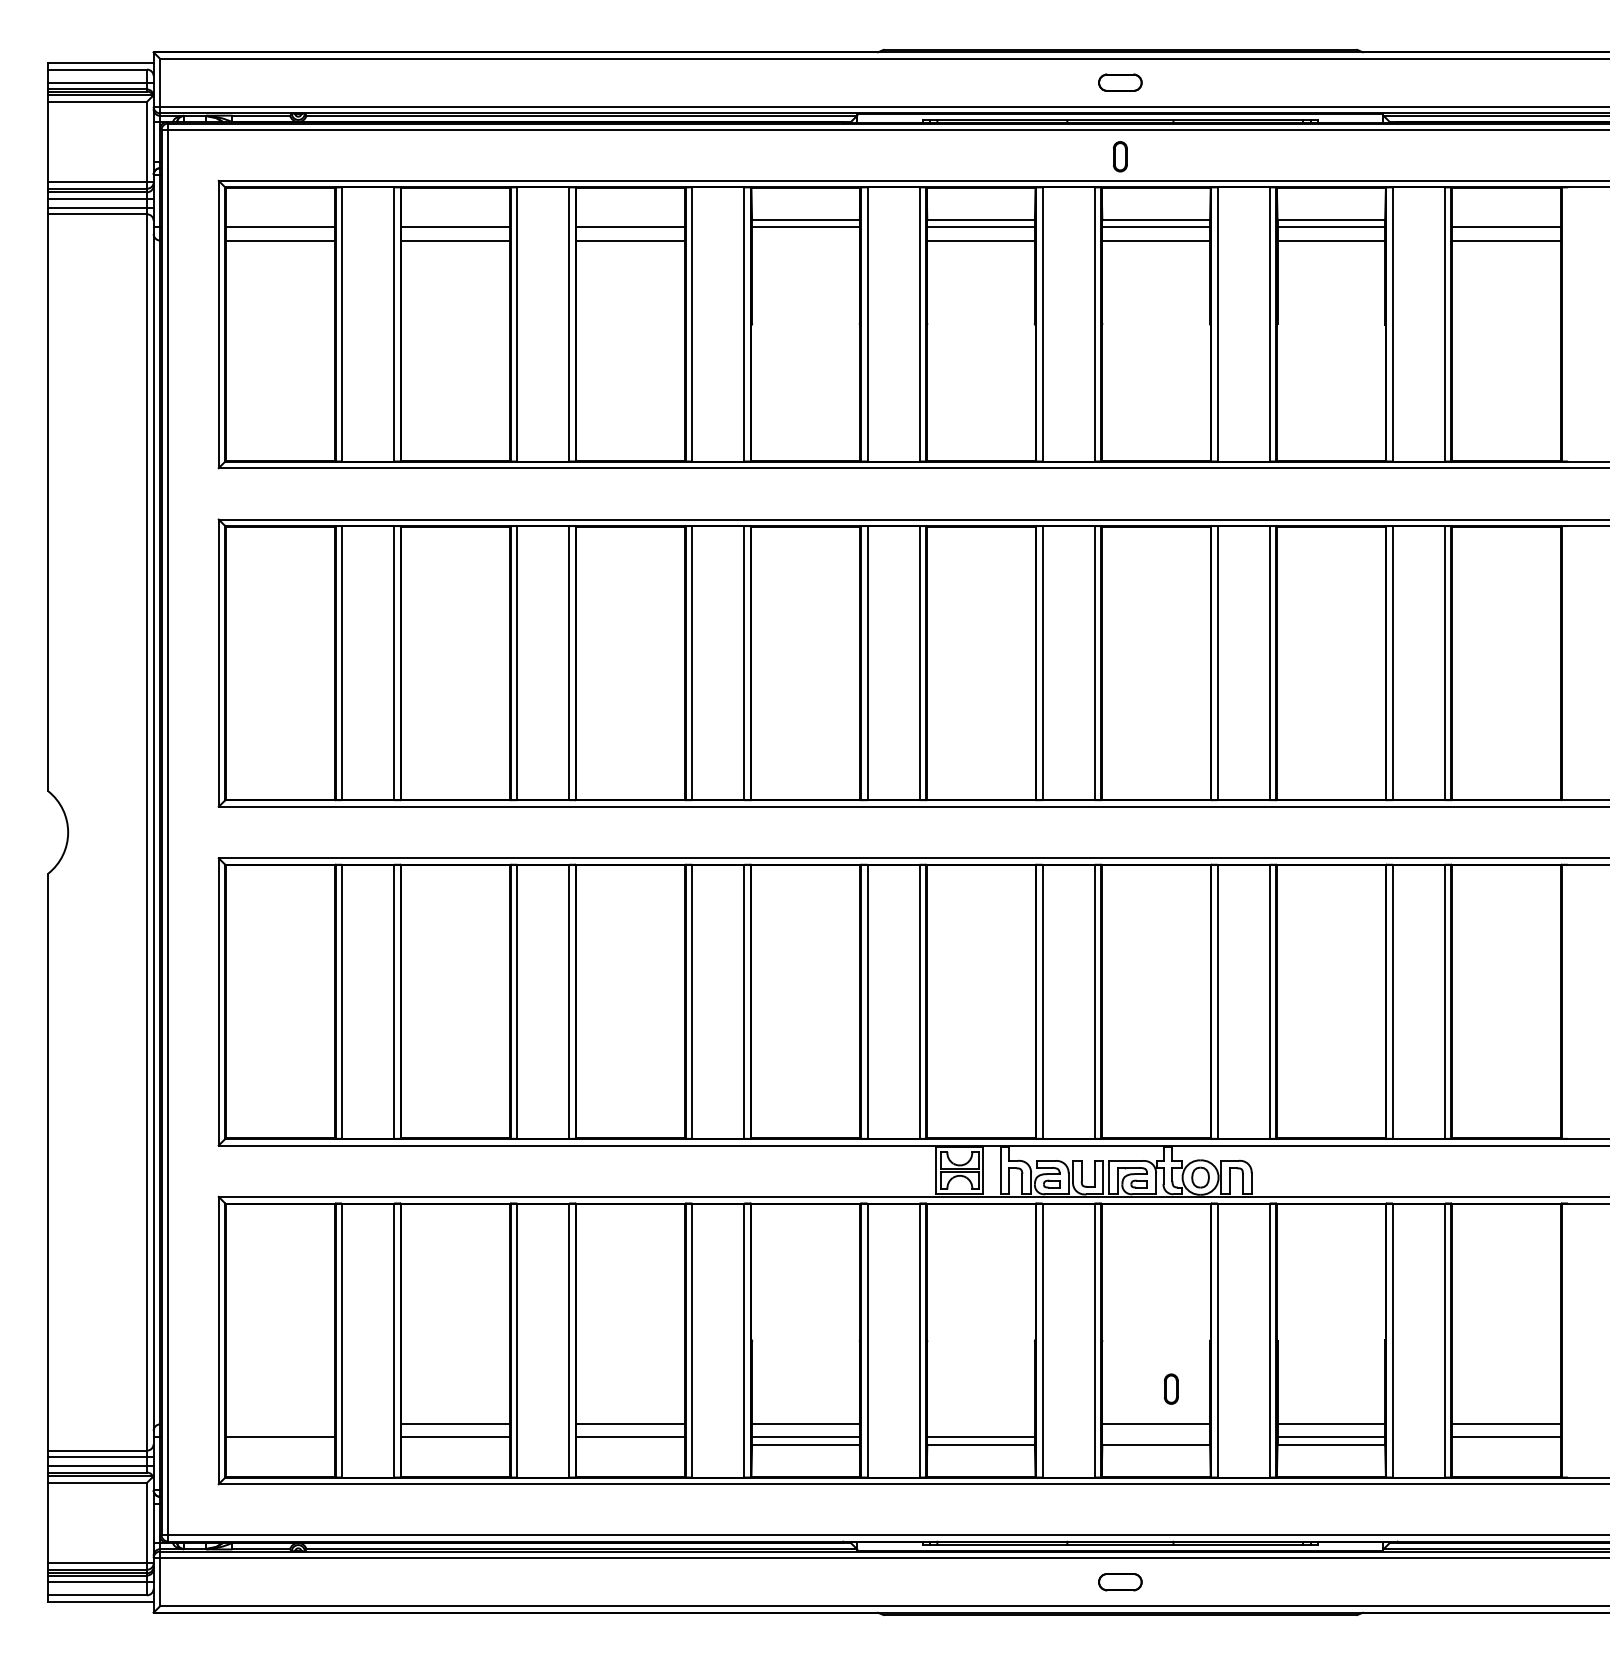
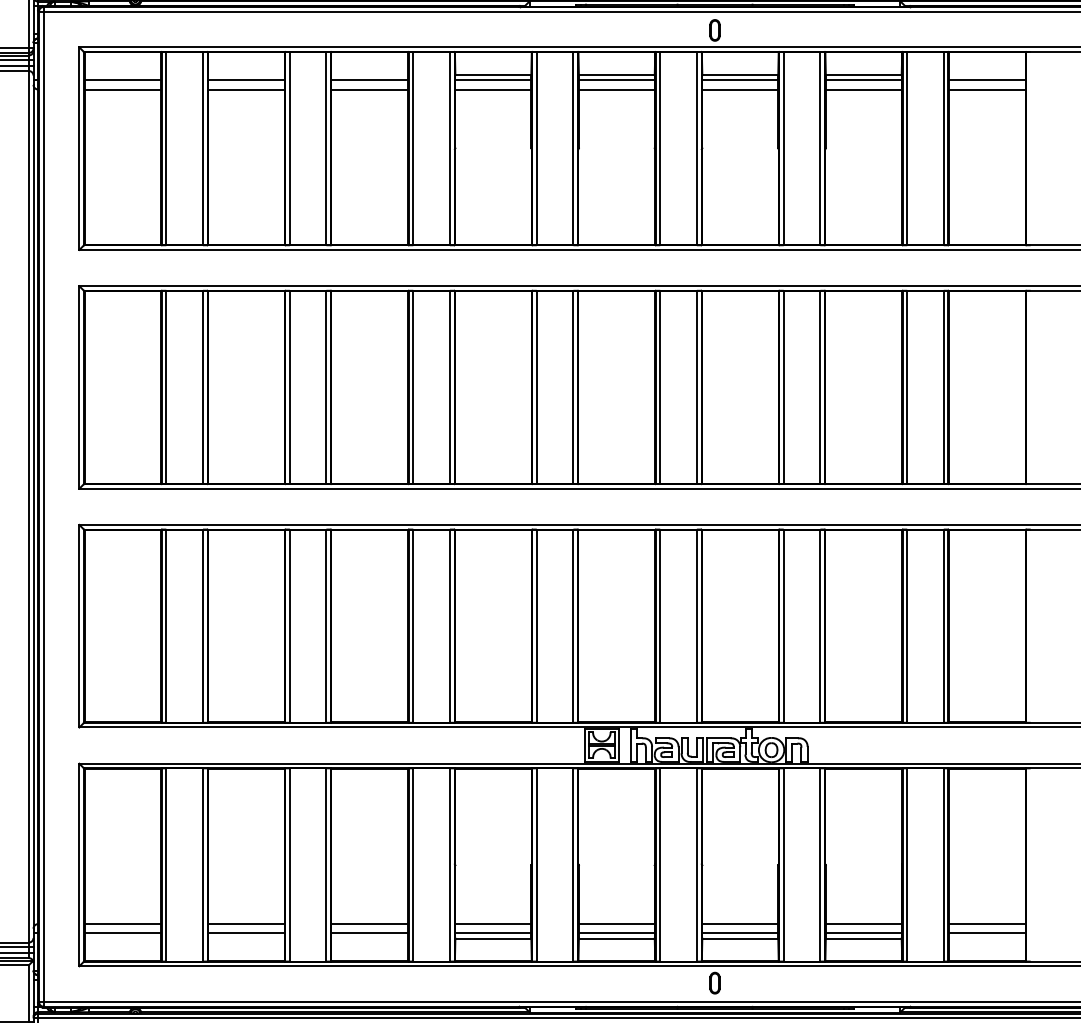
line: (805, 240) -> (493, 89), added
part: (1171, 1388) -> (715, 982), moved
line: (280, 1424) -> (122, 924), added
line: (980, 1424) -> (616, 924), added
line: (1156, 1437) -> (740, 933), added

